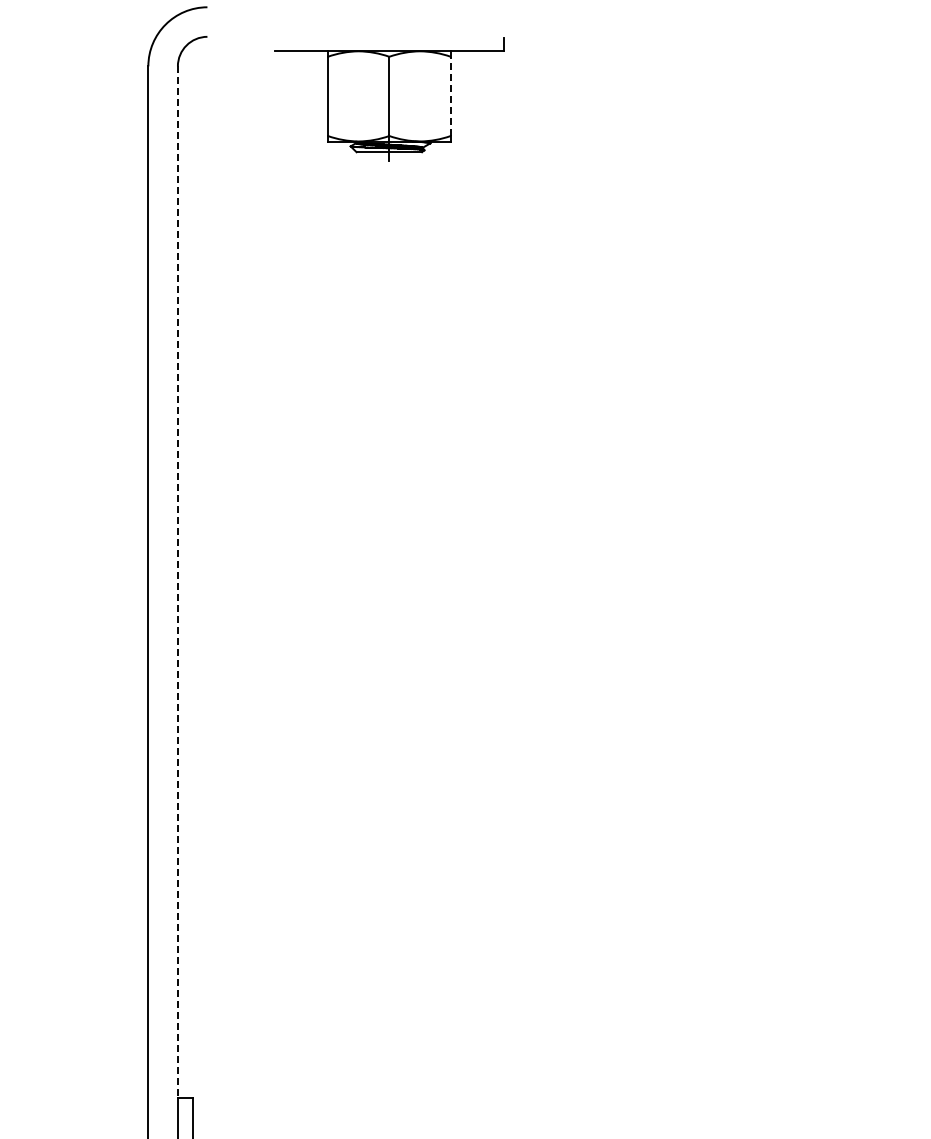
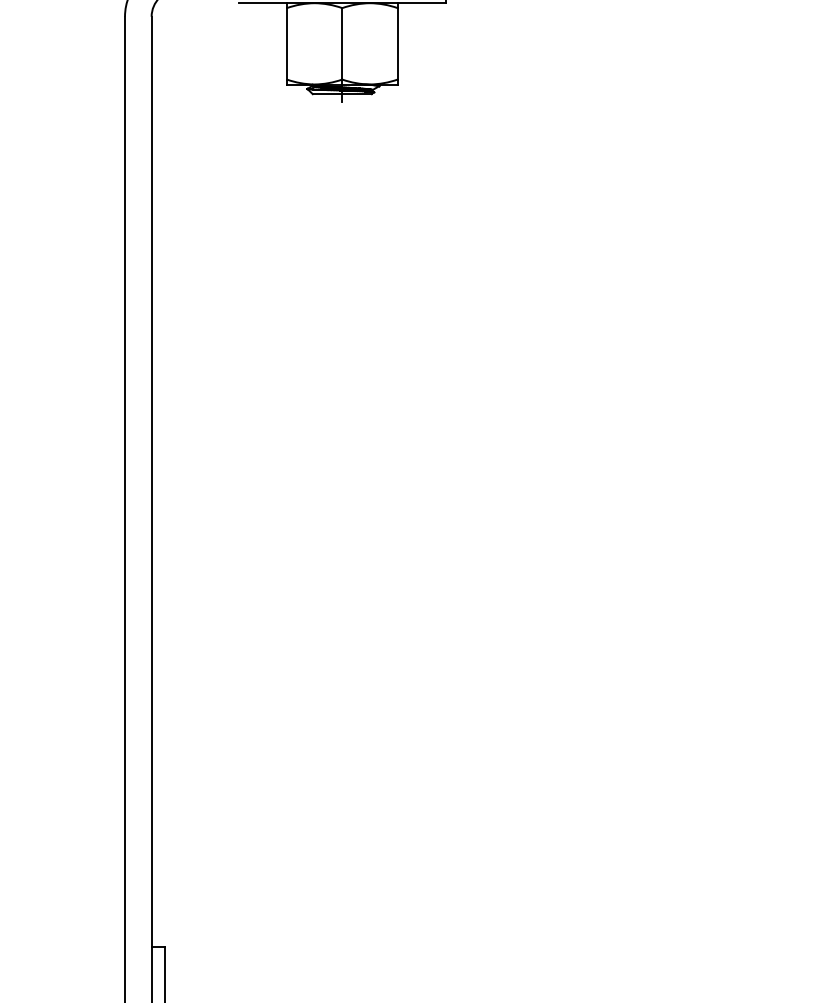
line: (450, 96) -> (397, 43), dashed -> solid
line: (177, 582) -> (151, 482), dashed -> solid

